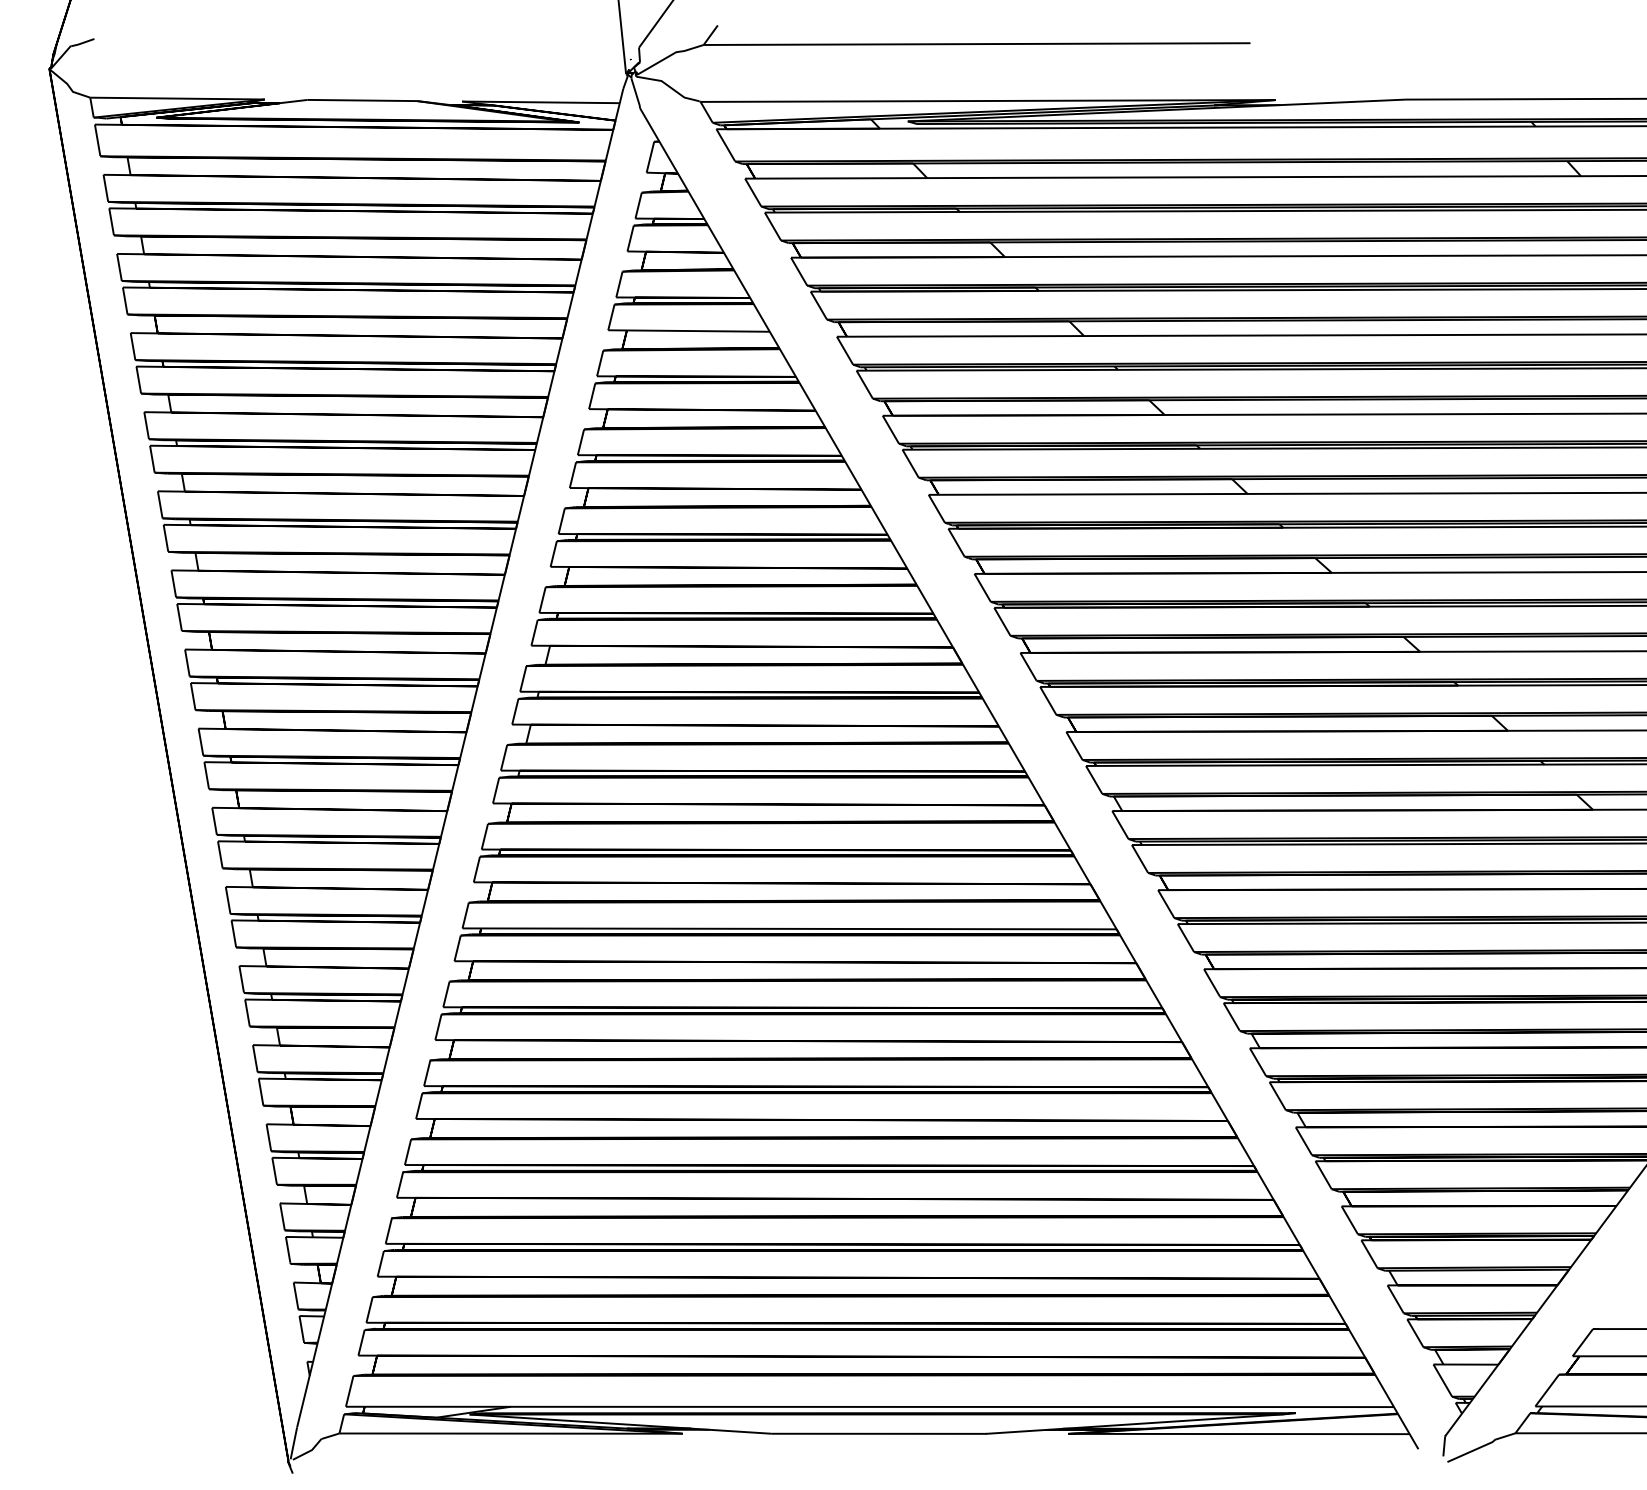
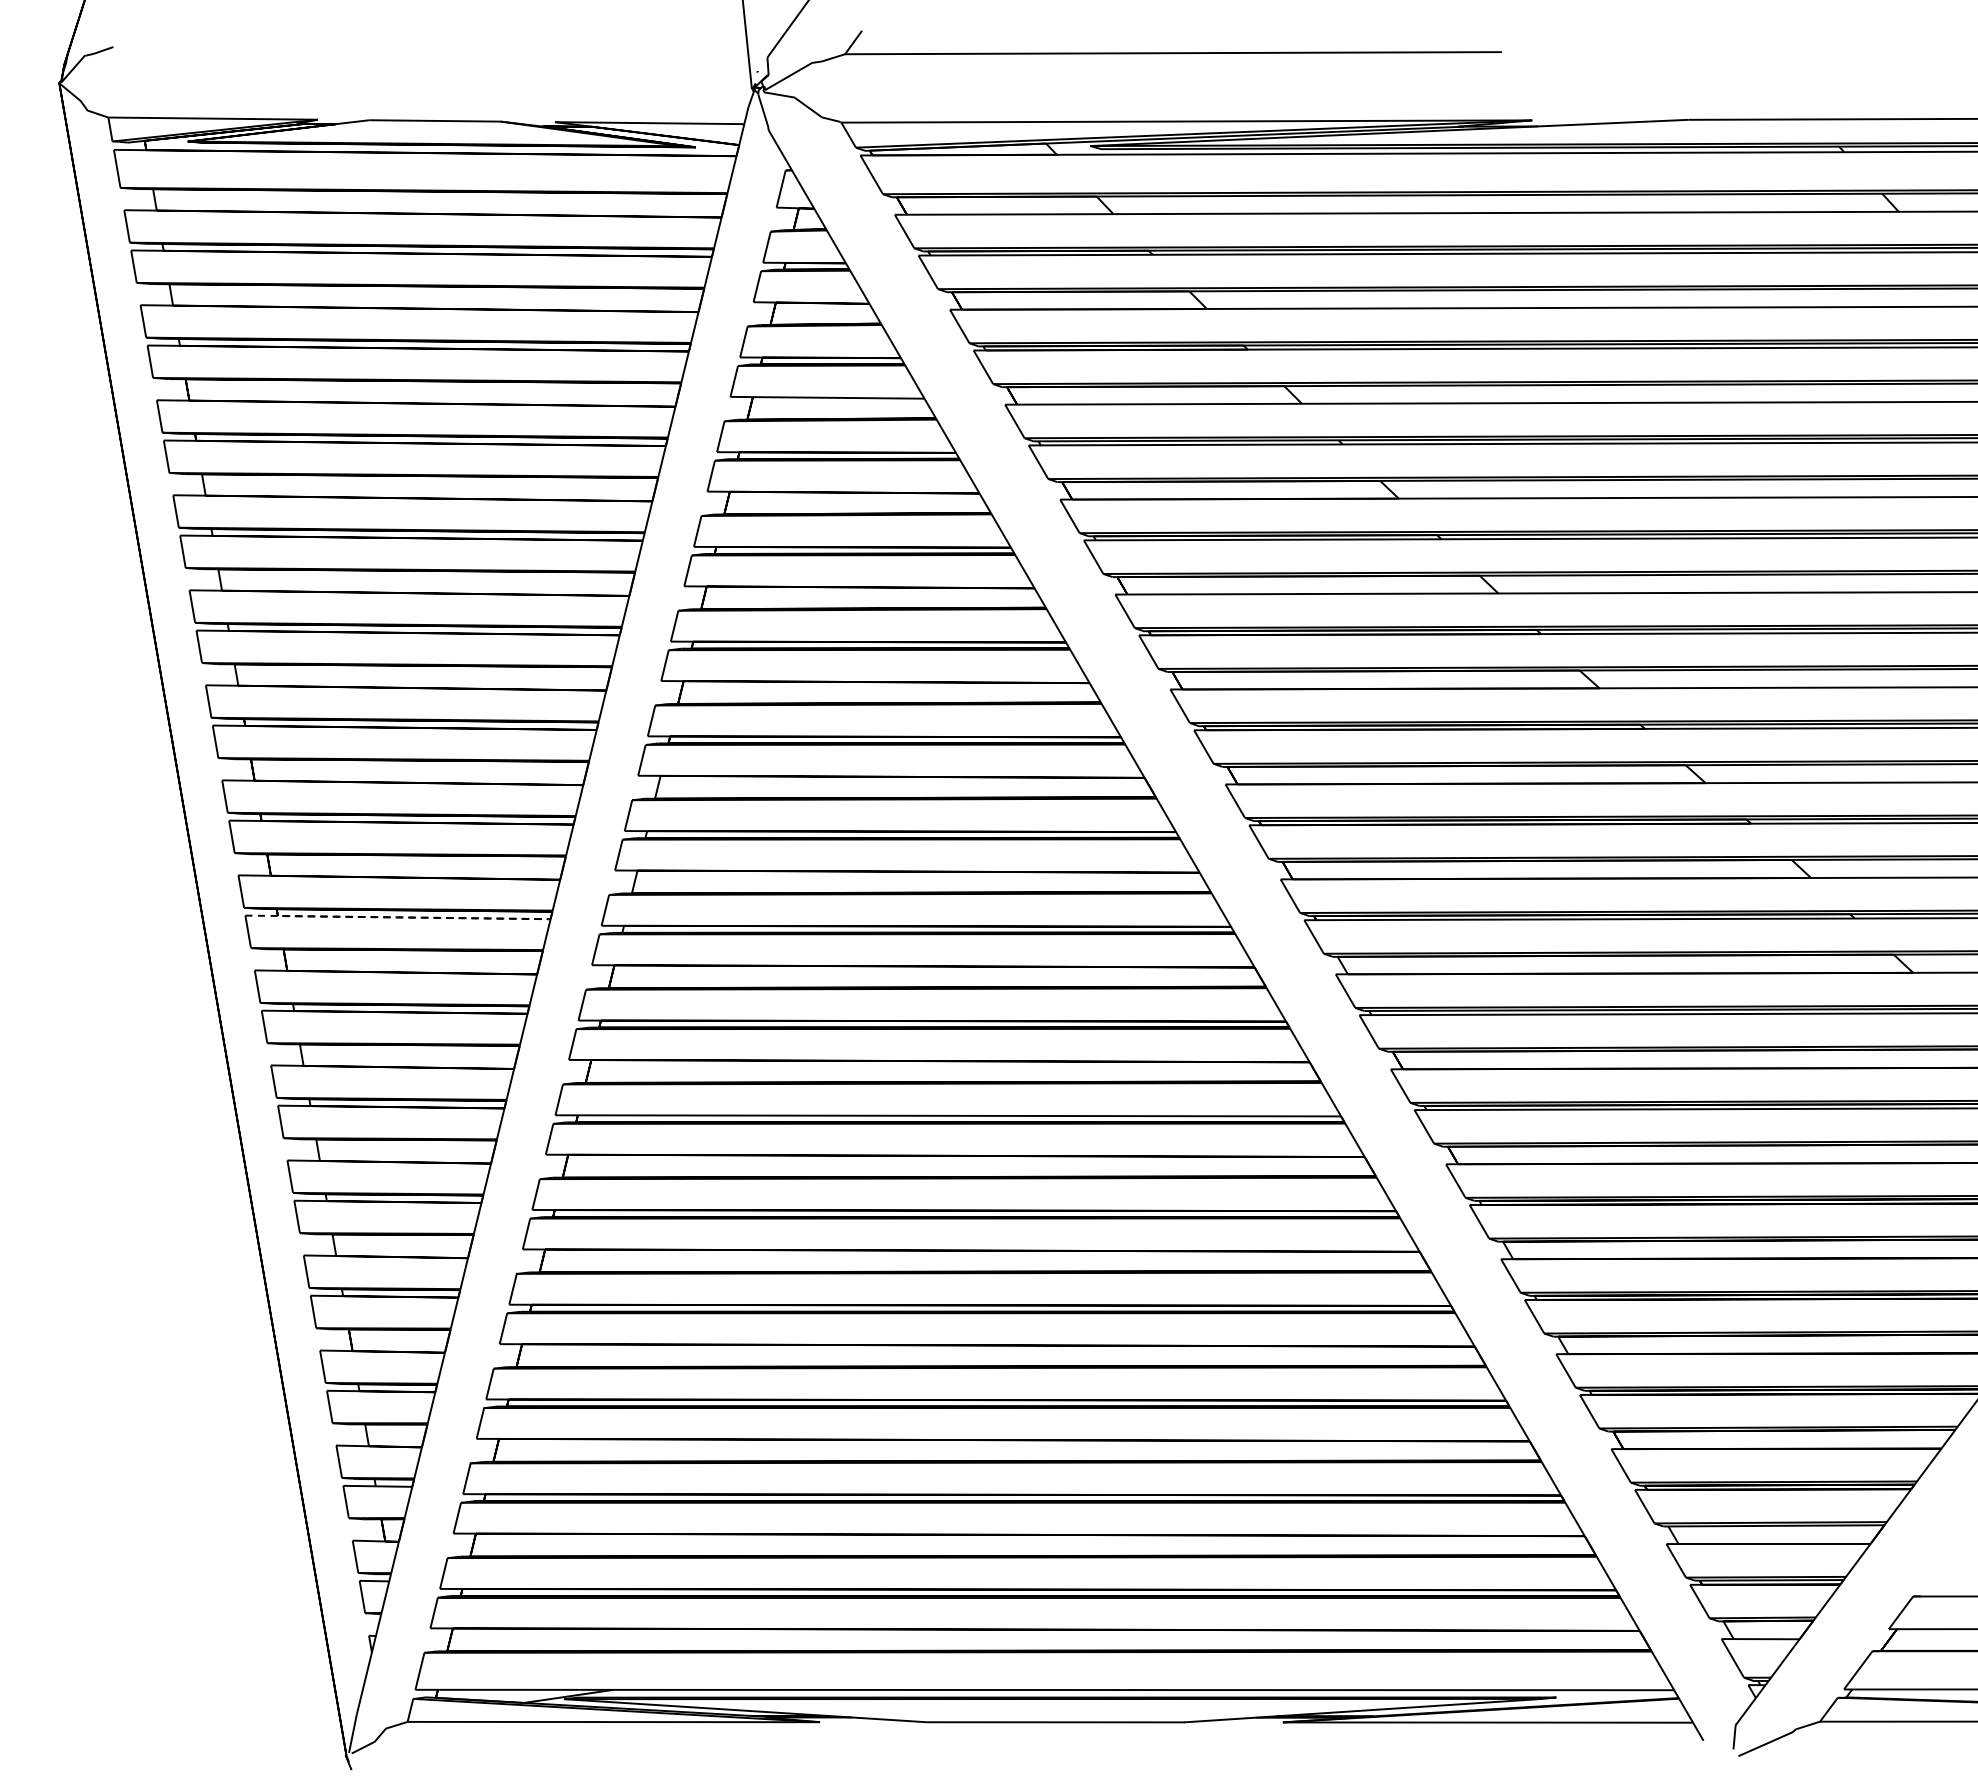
line: (445, 765) -> (534, 919), solid -> dashed

